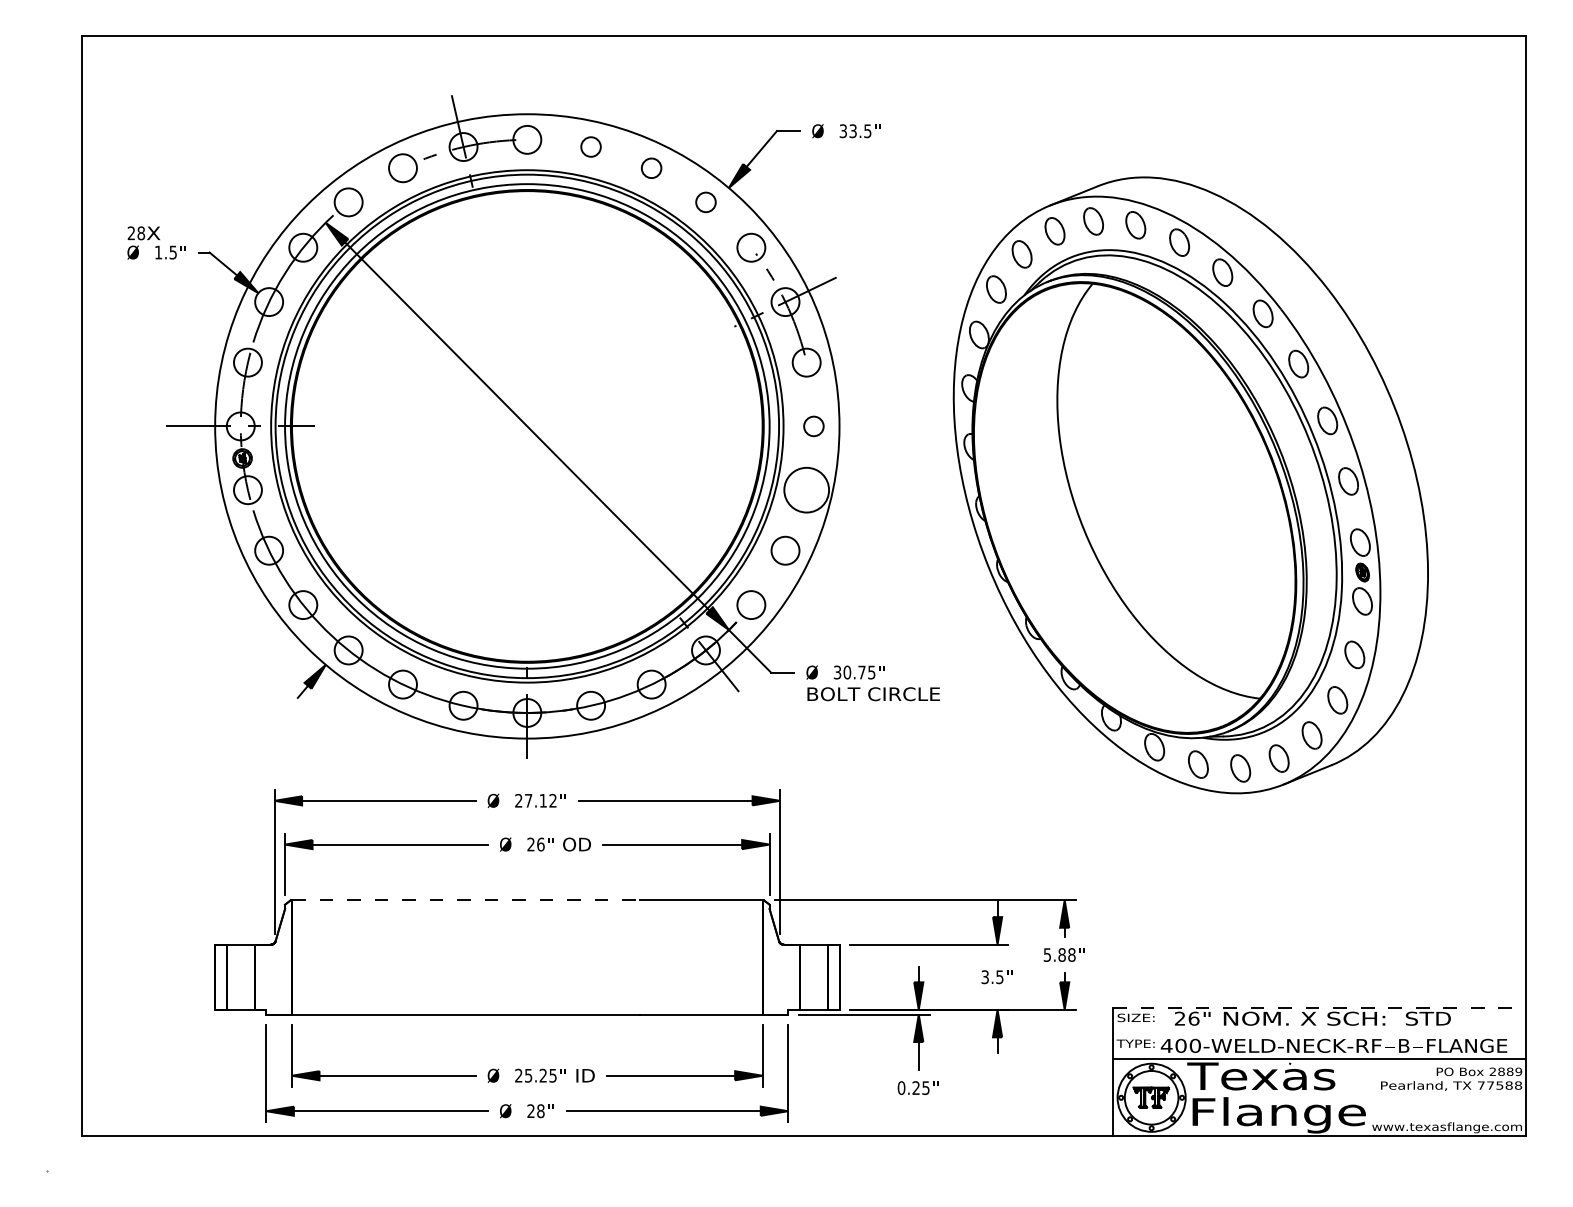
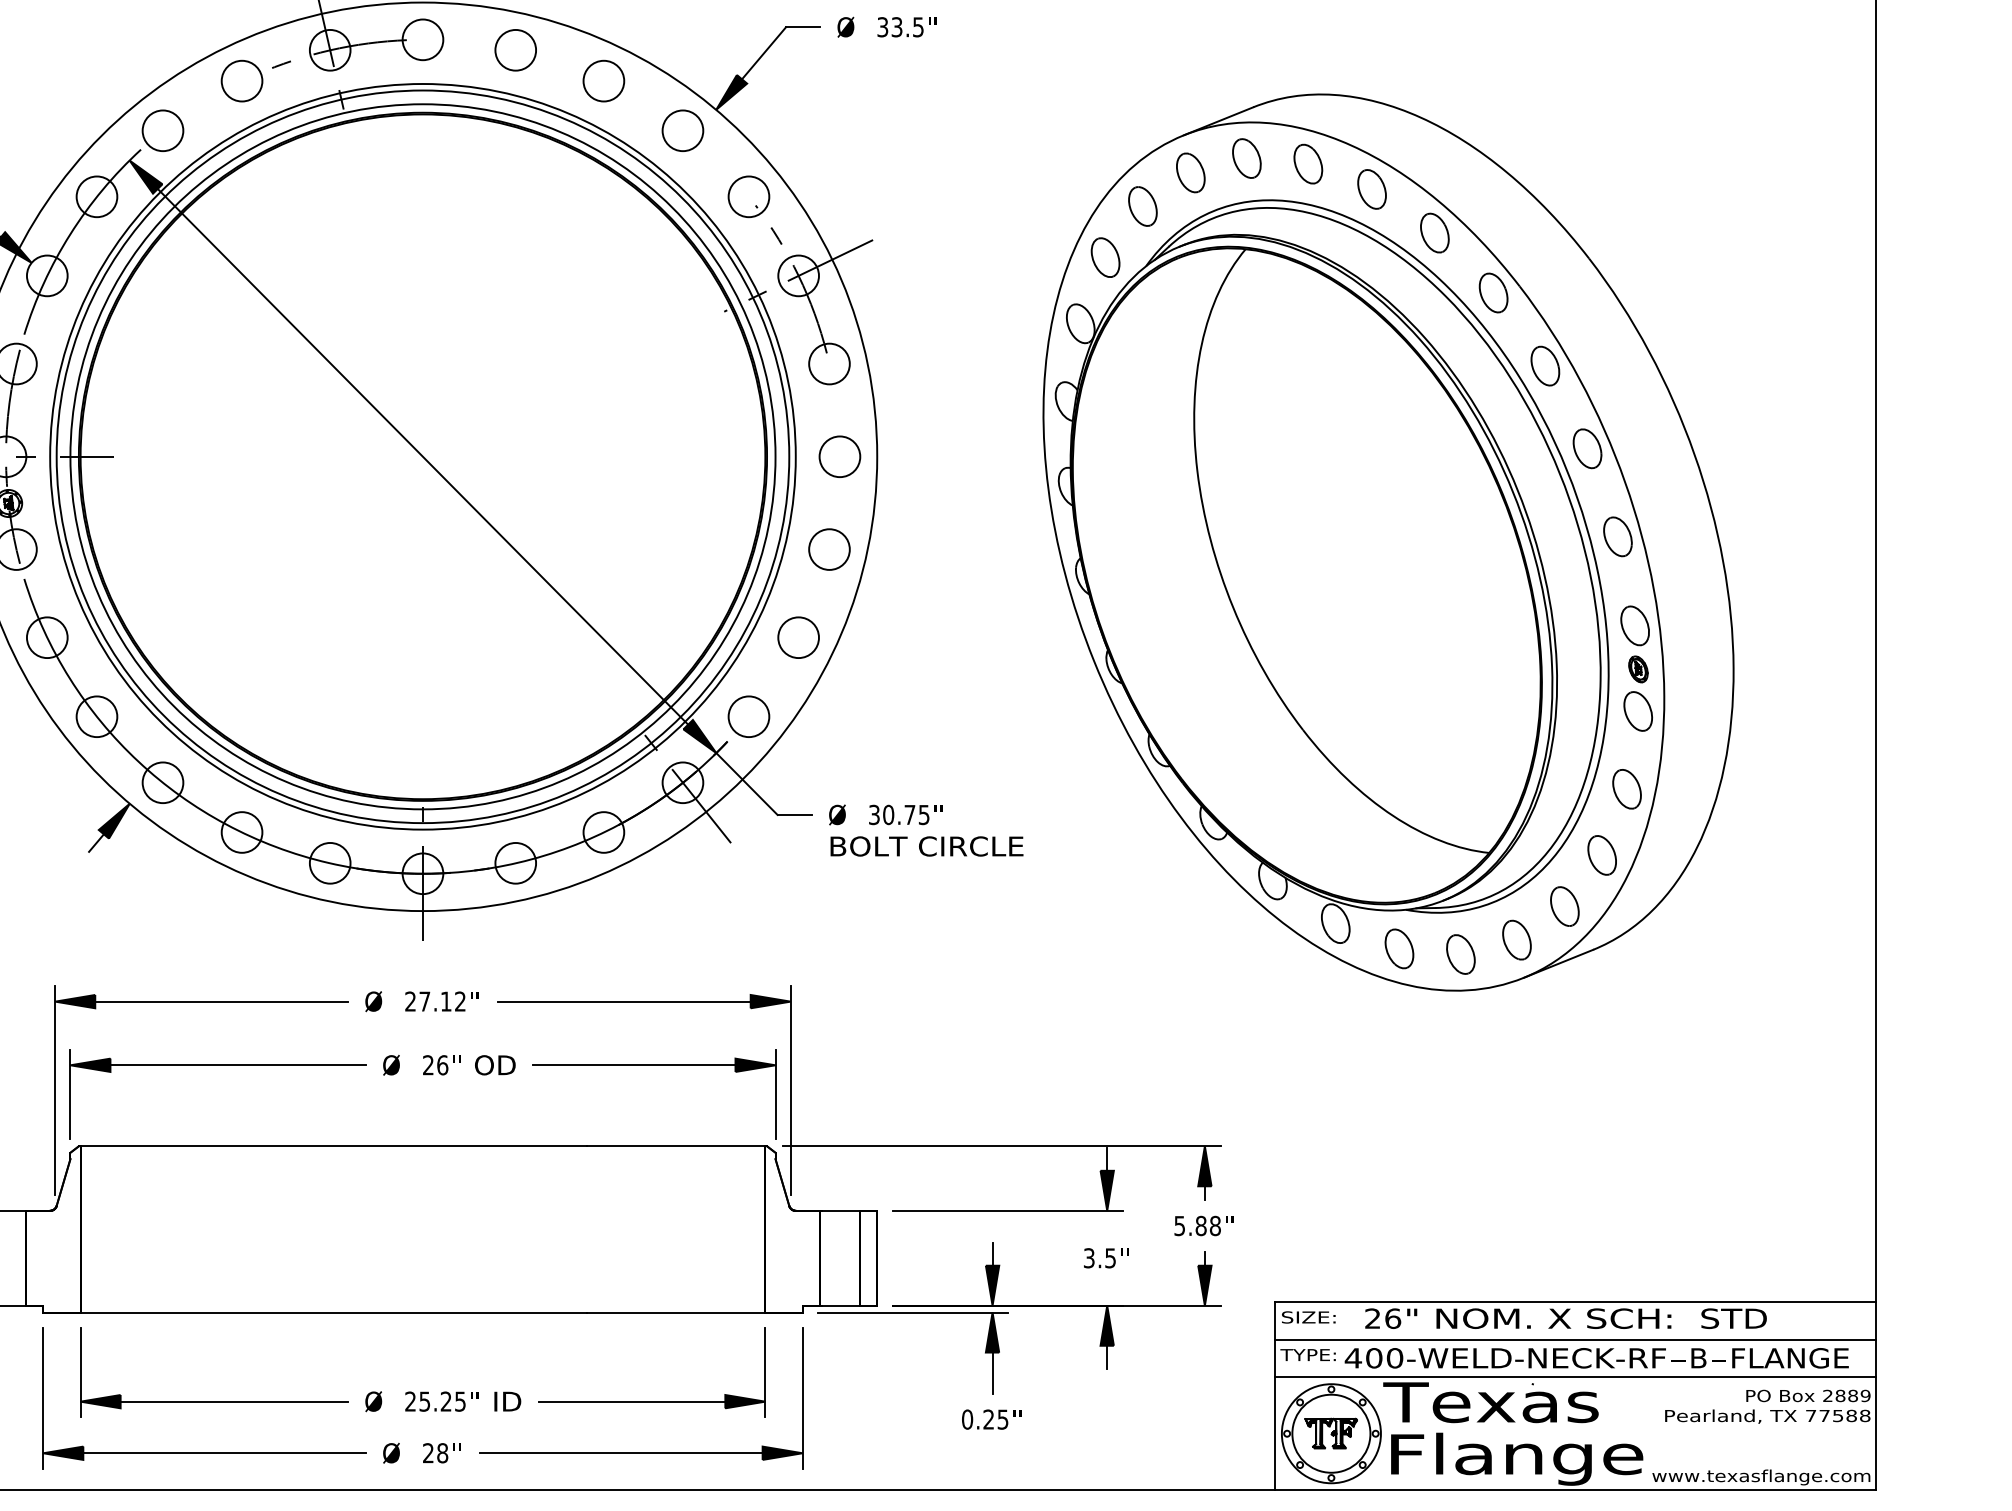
circle: (590, 146) -> (514, 49), size x1.43
circle: (651, 168) -> (603, 81), size x1.43
circle: (705, 202) -> (682, 130), size x1.43
circle: (813, 426) -> (839, 456), size x1.43
circle: (806, 490) -> (829, 550), size x0.62
line: (466, 900) -> (334, 1146), dashed -> solid
line: (1319, 1007) -> (1575, 1302), dashed -> solid
line: (1319, 1033) -> (1575, 1340), added

